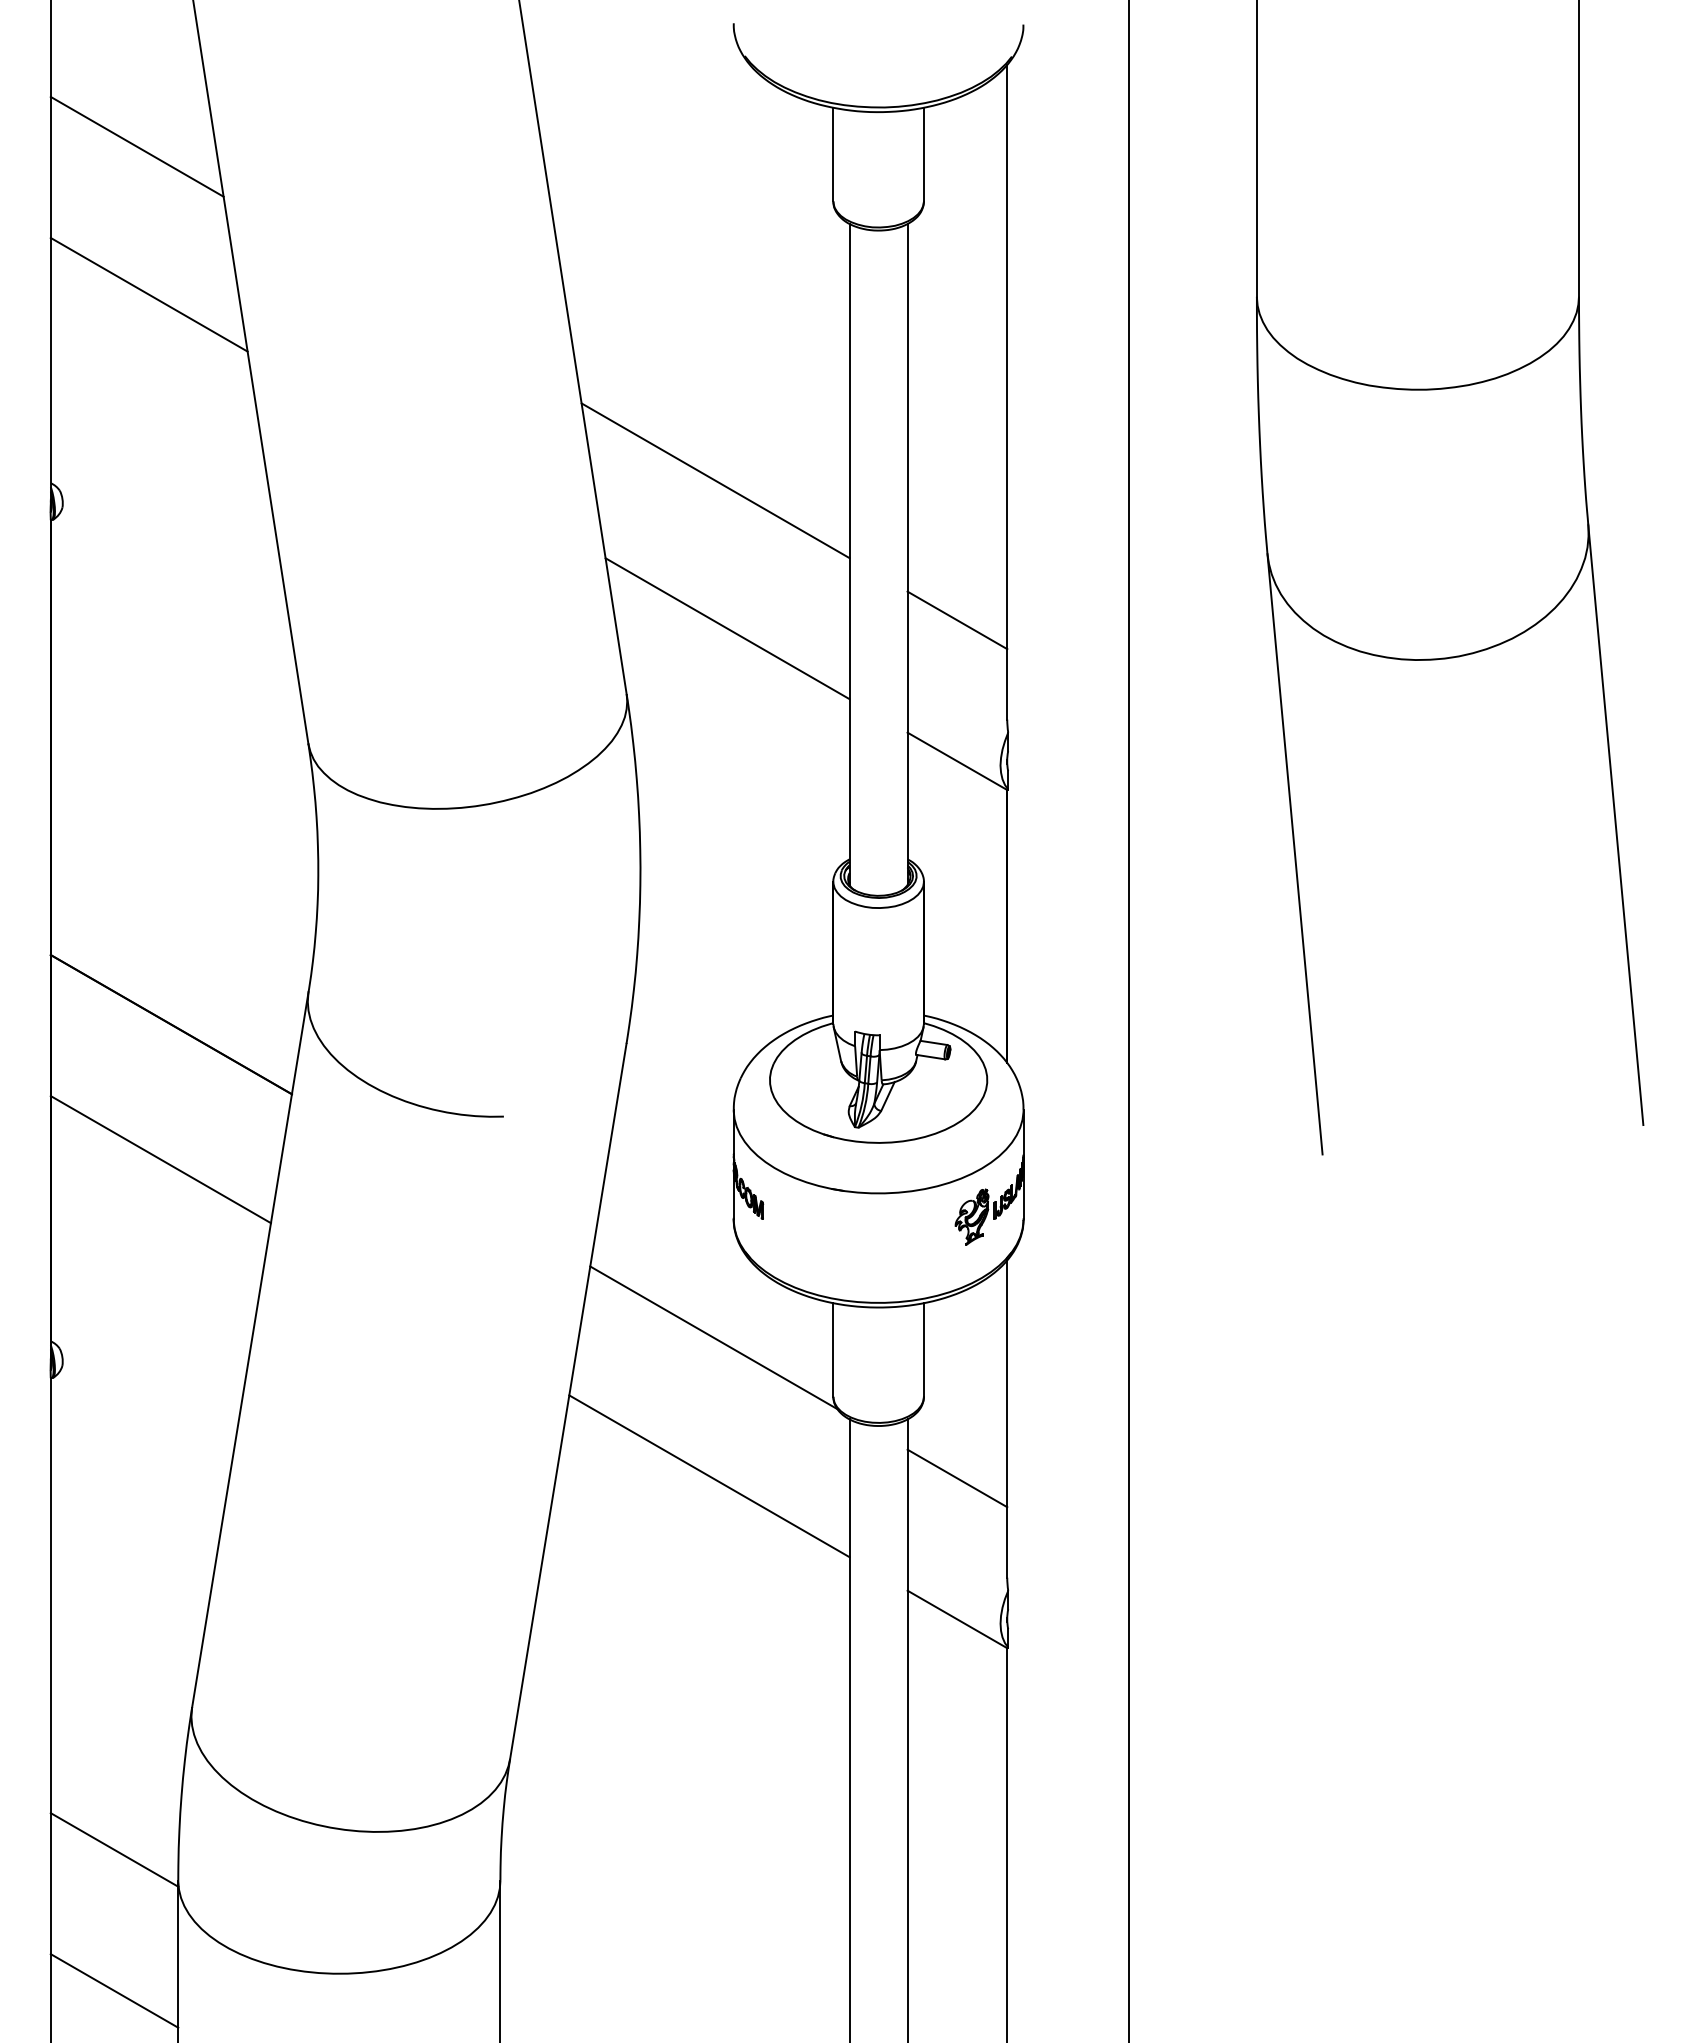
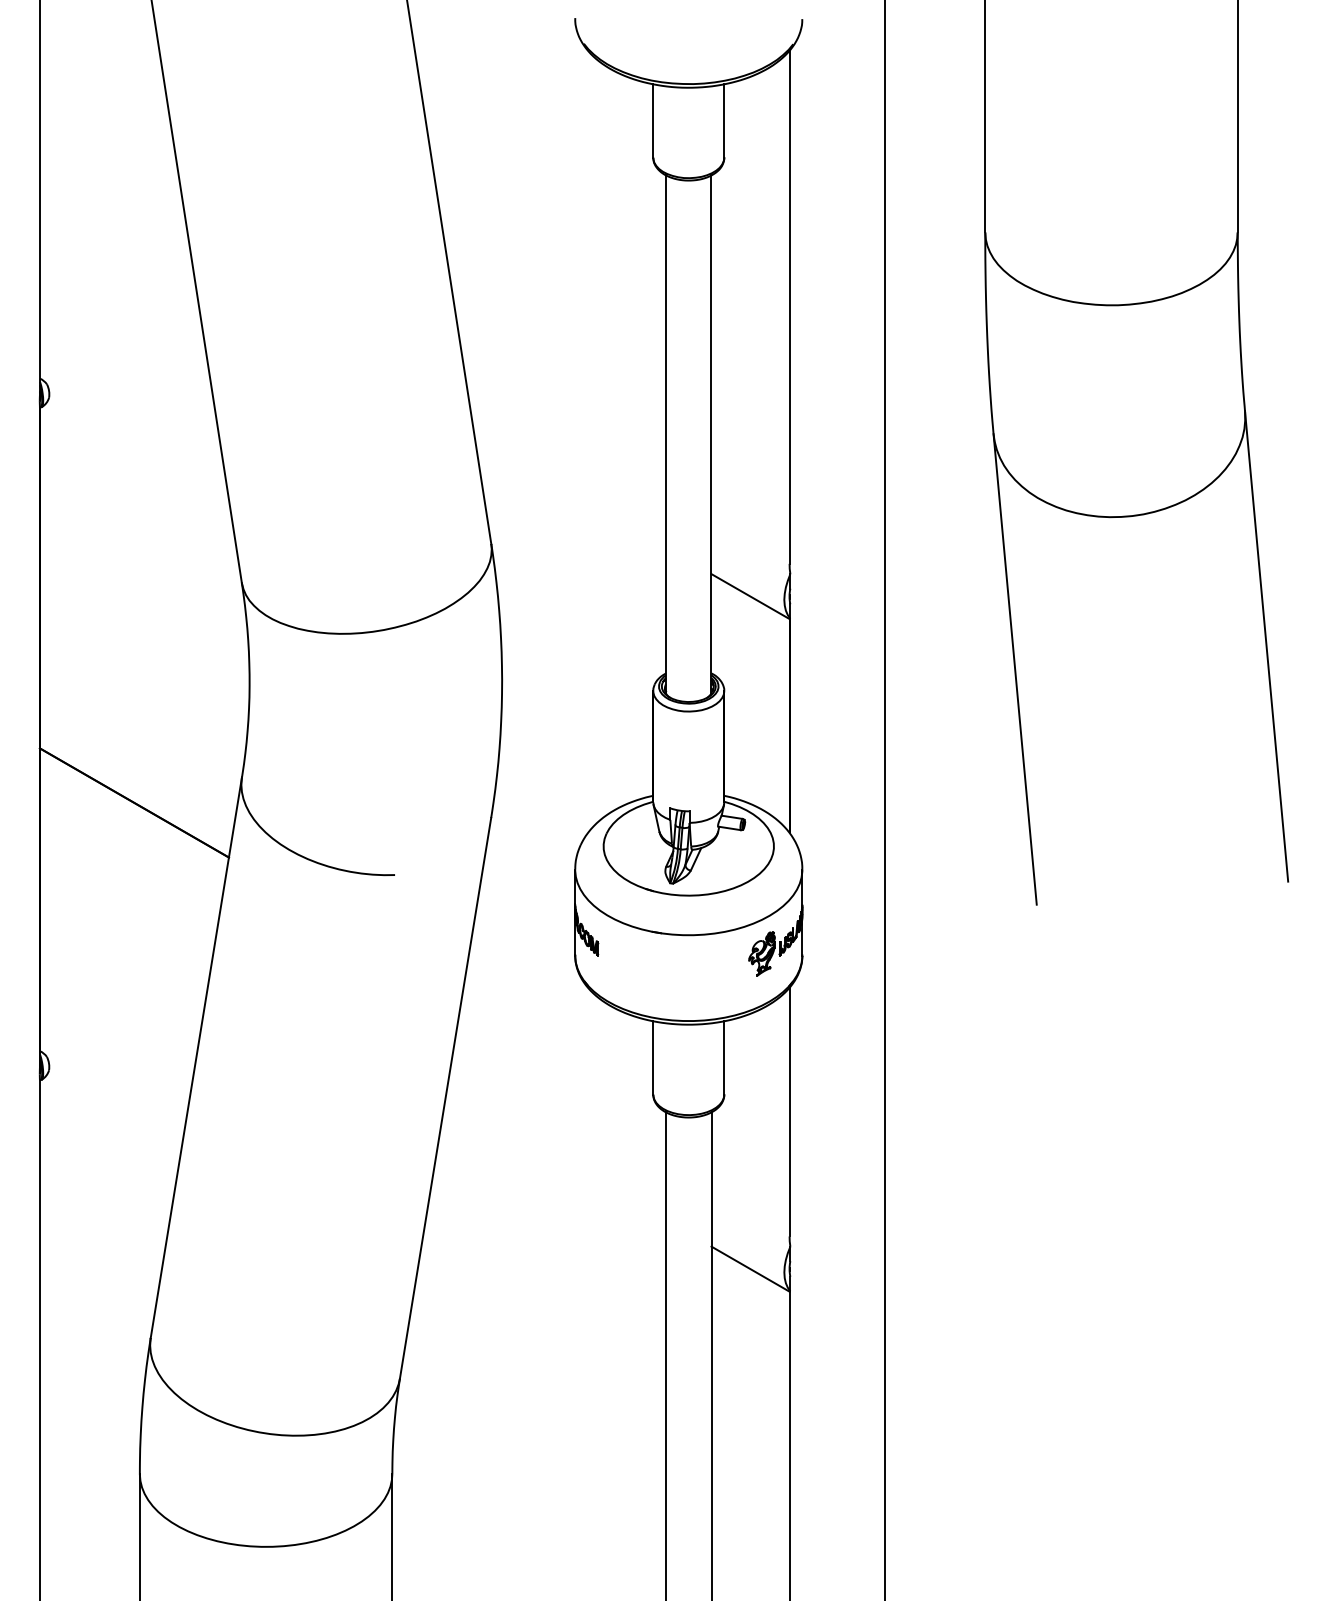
line: (136, 146) -> (107, 114), removed
line: (148, 294) -> (116, 230), removed
line: (715, 480) -> (560, 376), removed
line: (957, 620) -> (750, 486), removed
line: (727, 628) -> (570, 492), removed
line: (160, 1159) -> (125, 908), removed
line: (713, 1337) -> (559, 1048), removed
line: (709, 1476) -> (556, 1157), removed
line: (957, 1478) -> (750, 1158), removed
line: (114, 1849) -> (89, 1449), removed
line: (114, 1990) -> (89, 1560), removed

